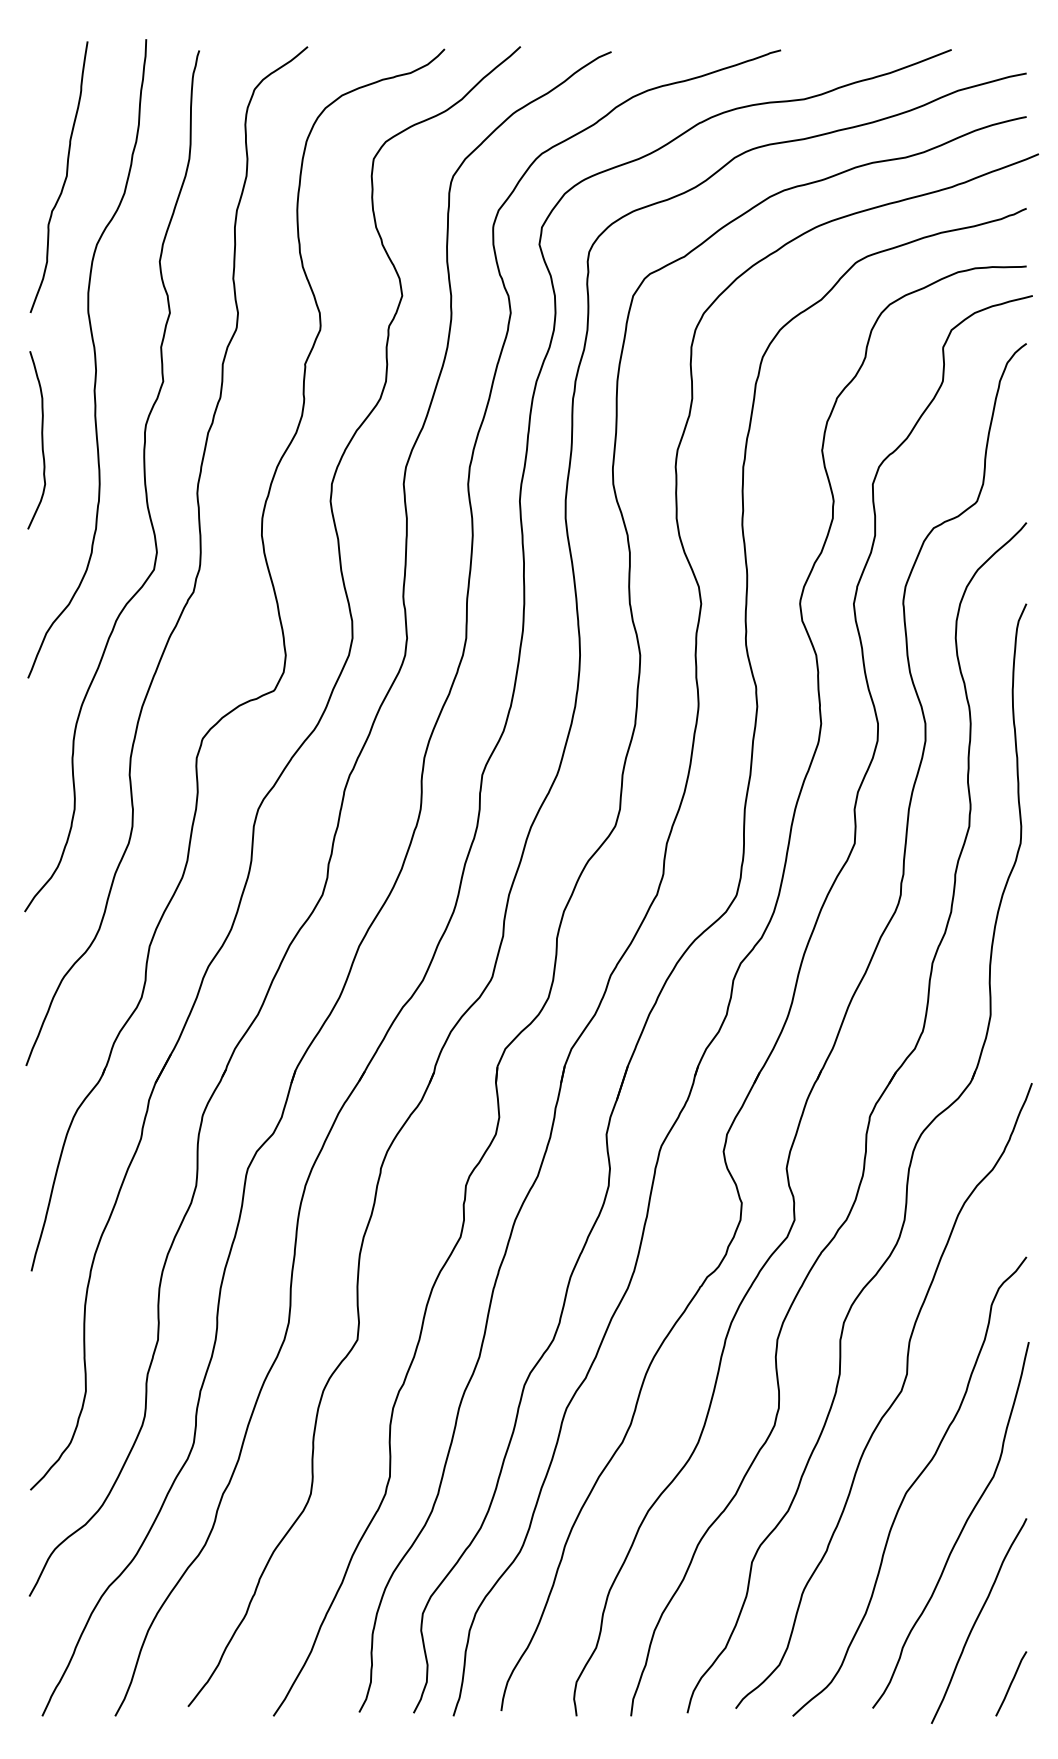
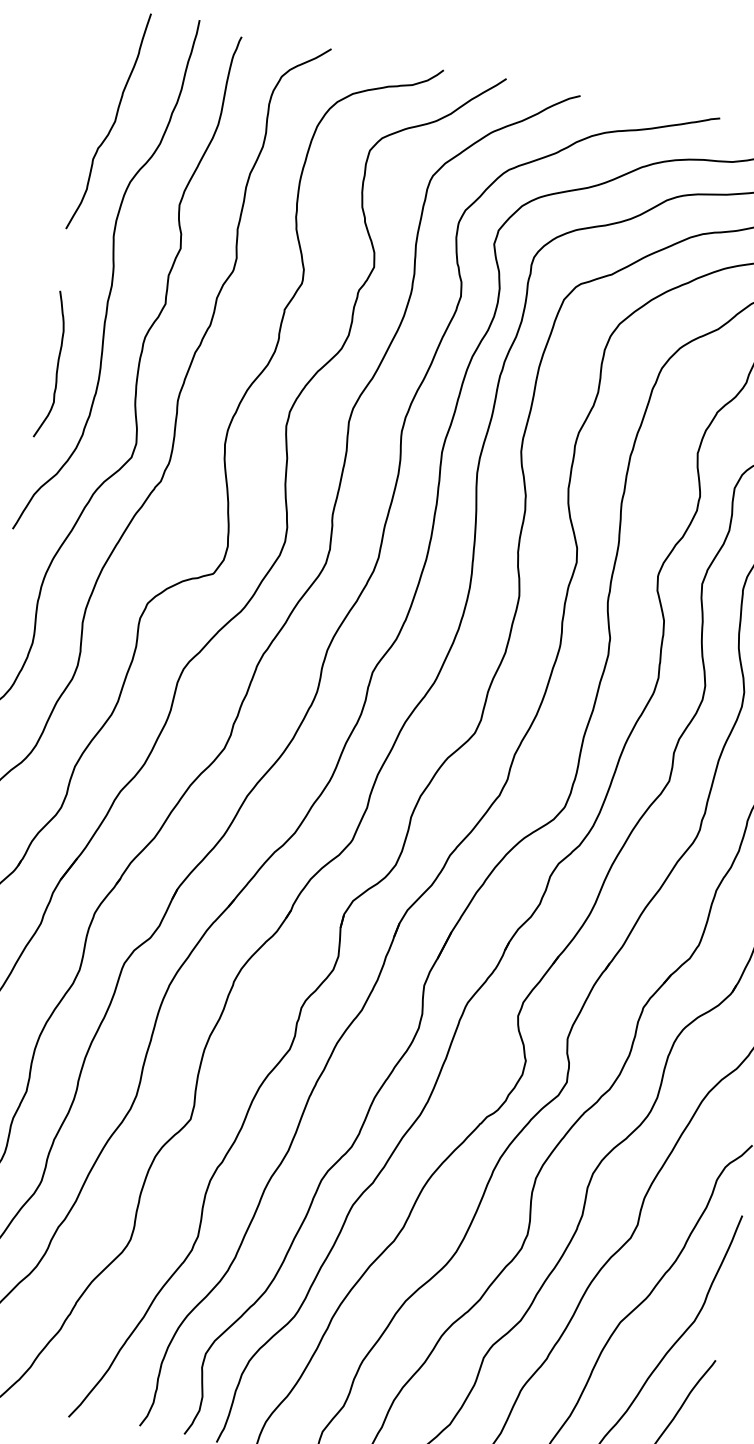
curve: (41, 440) -> (57, 365), moved

